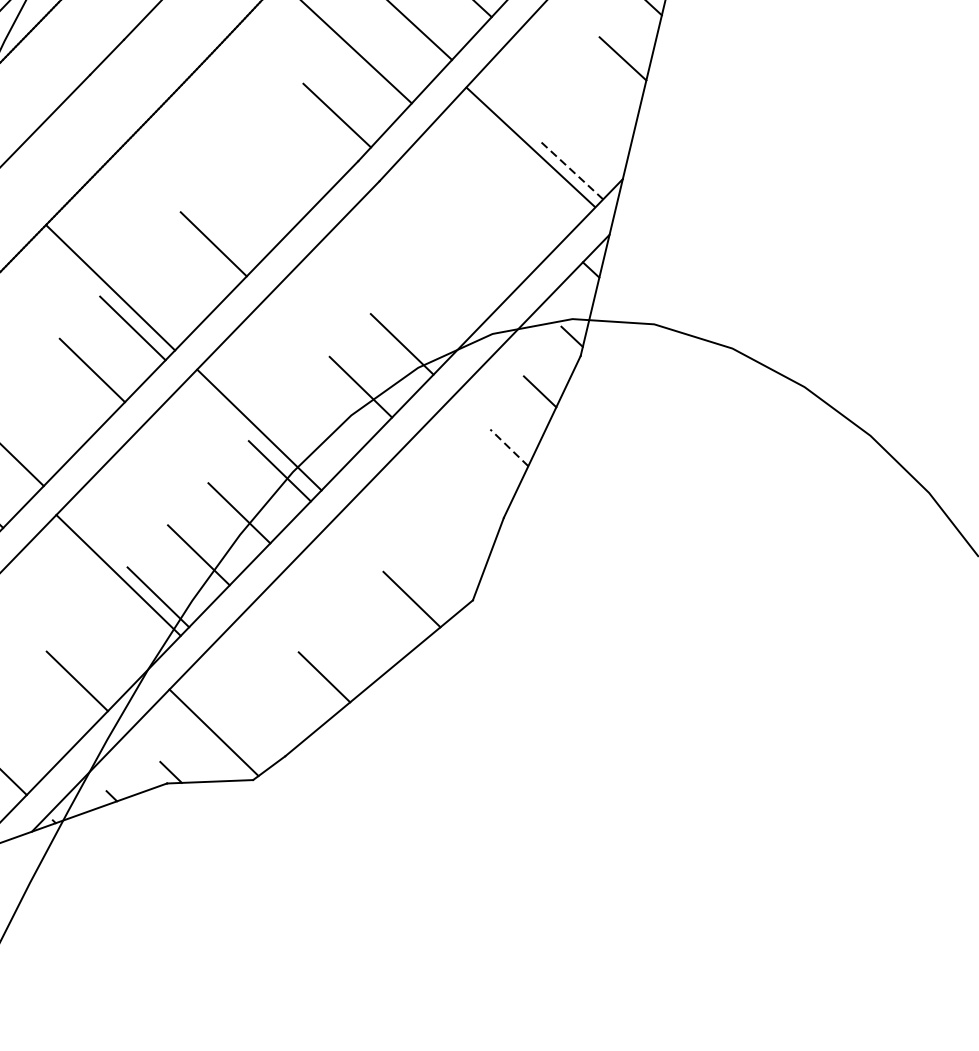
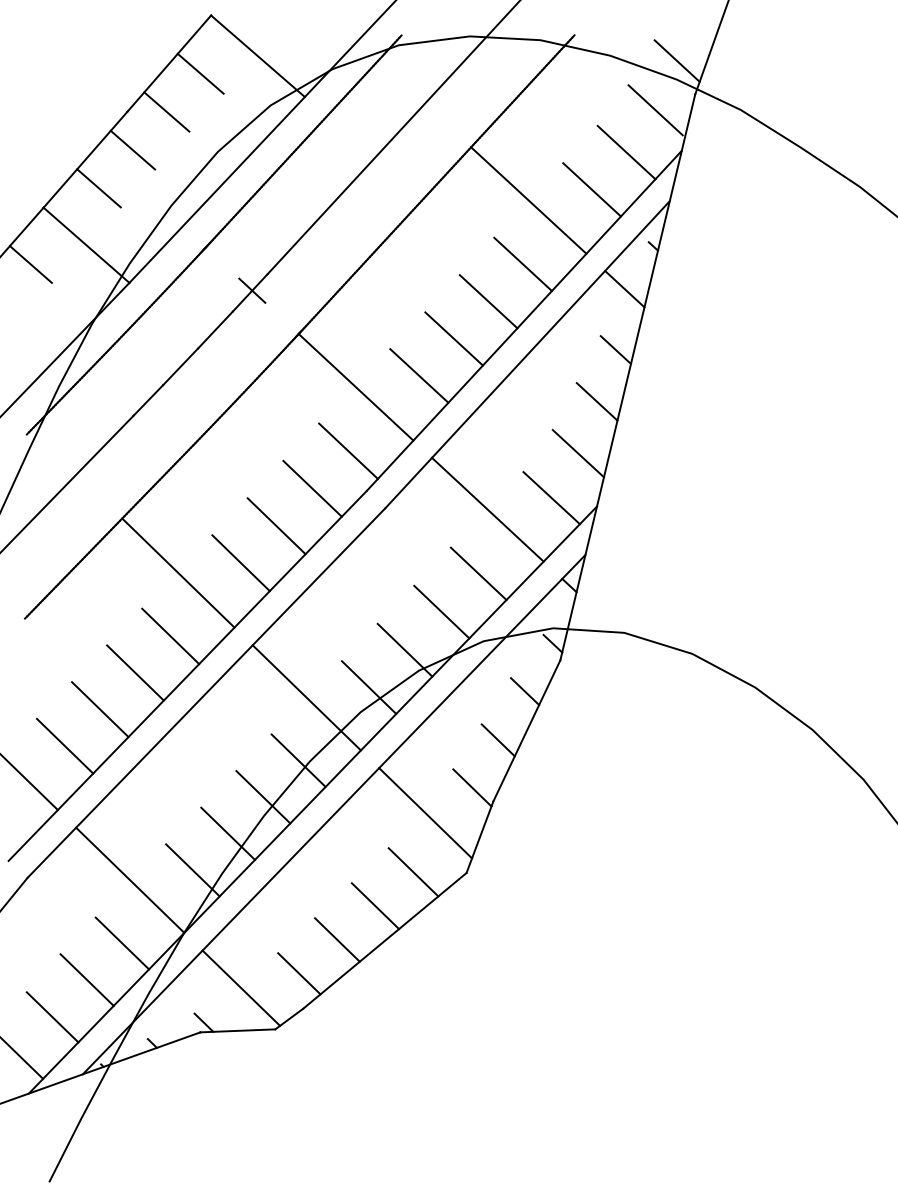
line: (600, 118) -> (577, 453), added
line: (530, 146) -> (487, 509), moved
line: (295, 158) -> (312, 488), added
line: (570, 168) -> (551, 497), dashed -> solid
line: (254, 202) -> (276, 526), added
line: (486, 256) -> (478, 573), added
line: (110, 287) -> (178, 572), moved
line: (444, 299) -> (441, 611), added
line: (52, 412) -> (100, 709), added
line: (259, 429) -> (306, 697), moved
line: (509, 448) -> (498, 740), dashed -> solid
line: (479, 502) -> (472, 787), added
line: (425, 531) -> (425, 813), added
line: (118, 574) -> (130, 879), moved
line: (368, 638) -> (375, 906), added
line: (280, 715) -> (299, 973), added
line: (36, 722) -> (86, 979), added

